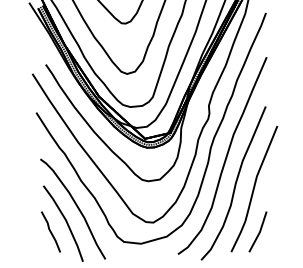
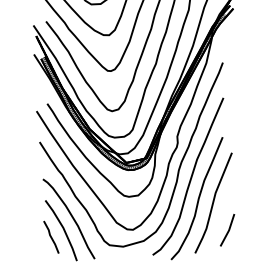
part: (257, 232) -> (227, 230), moved

